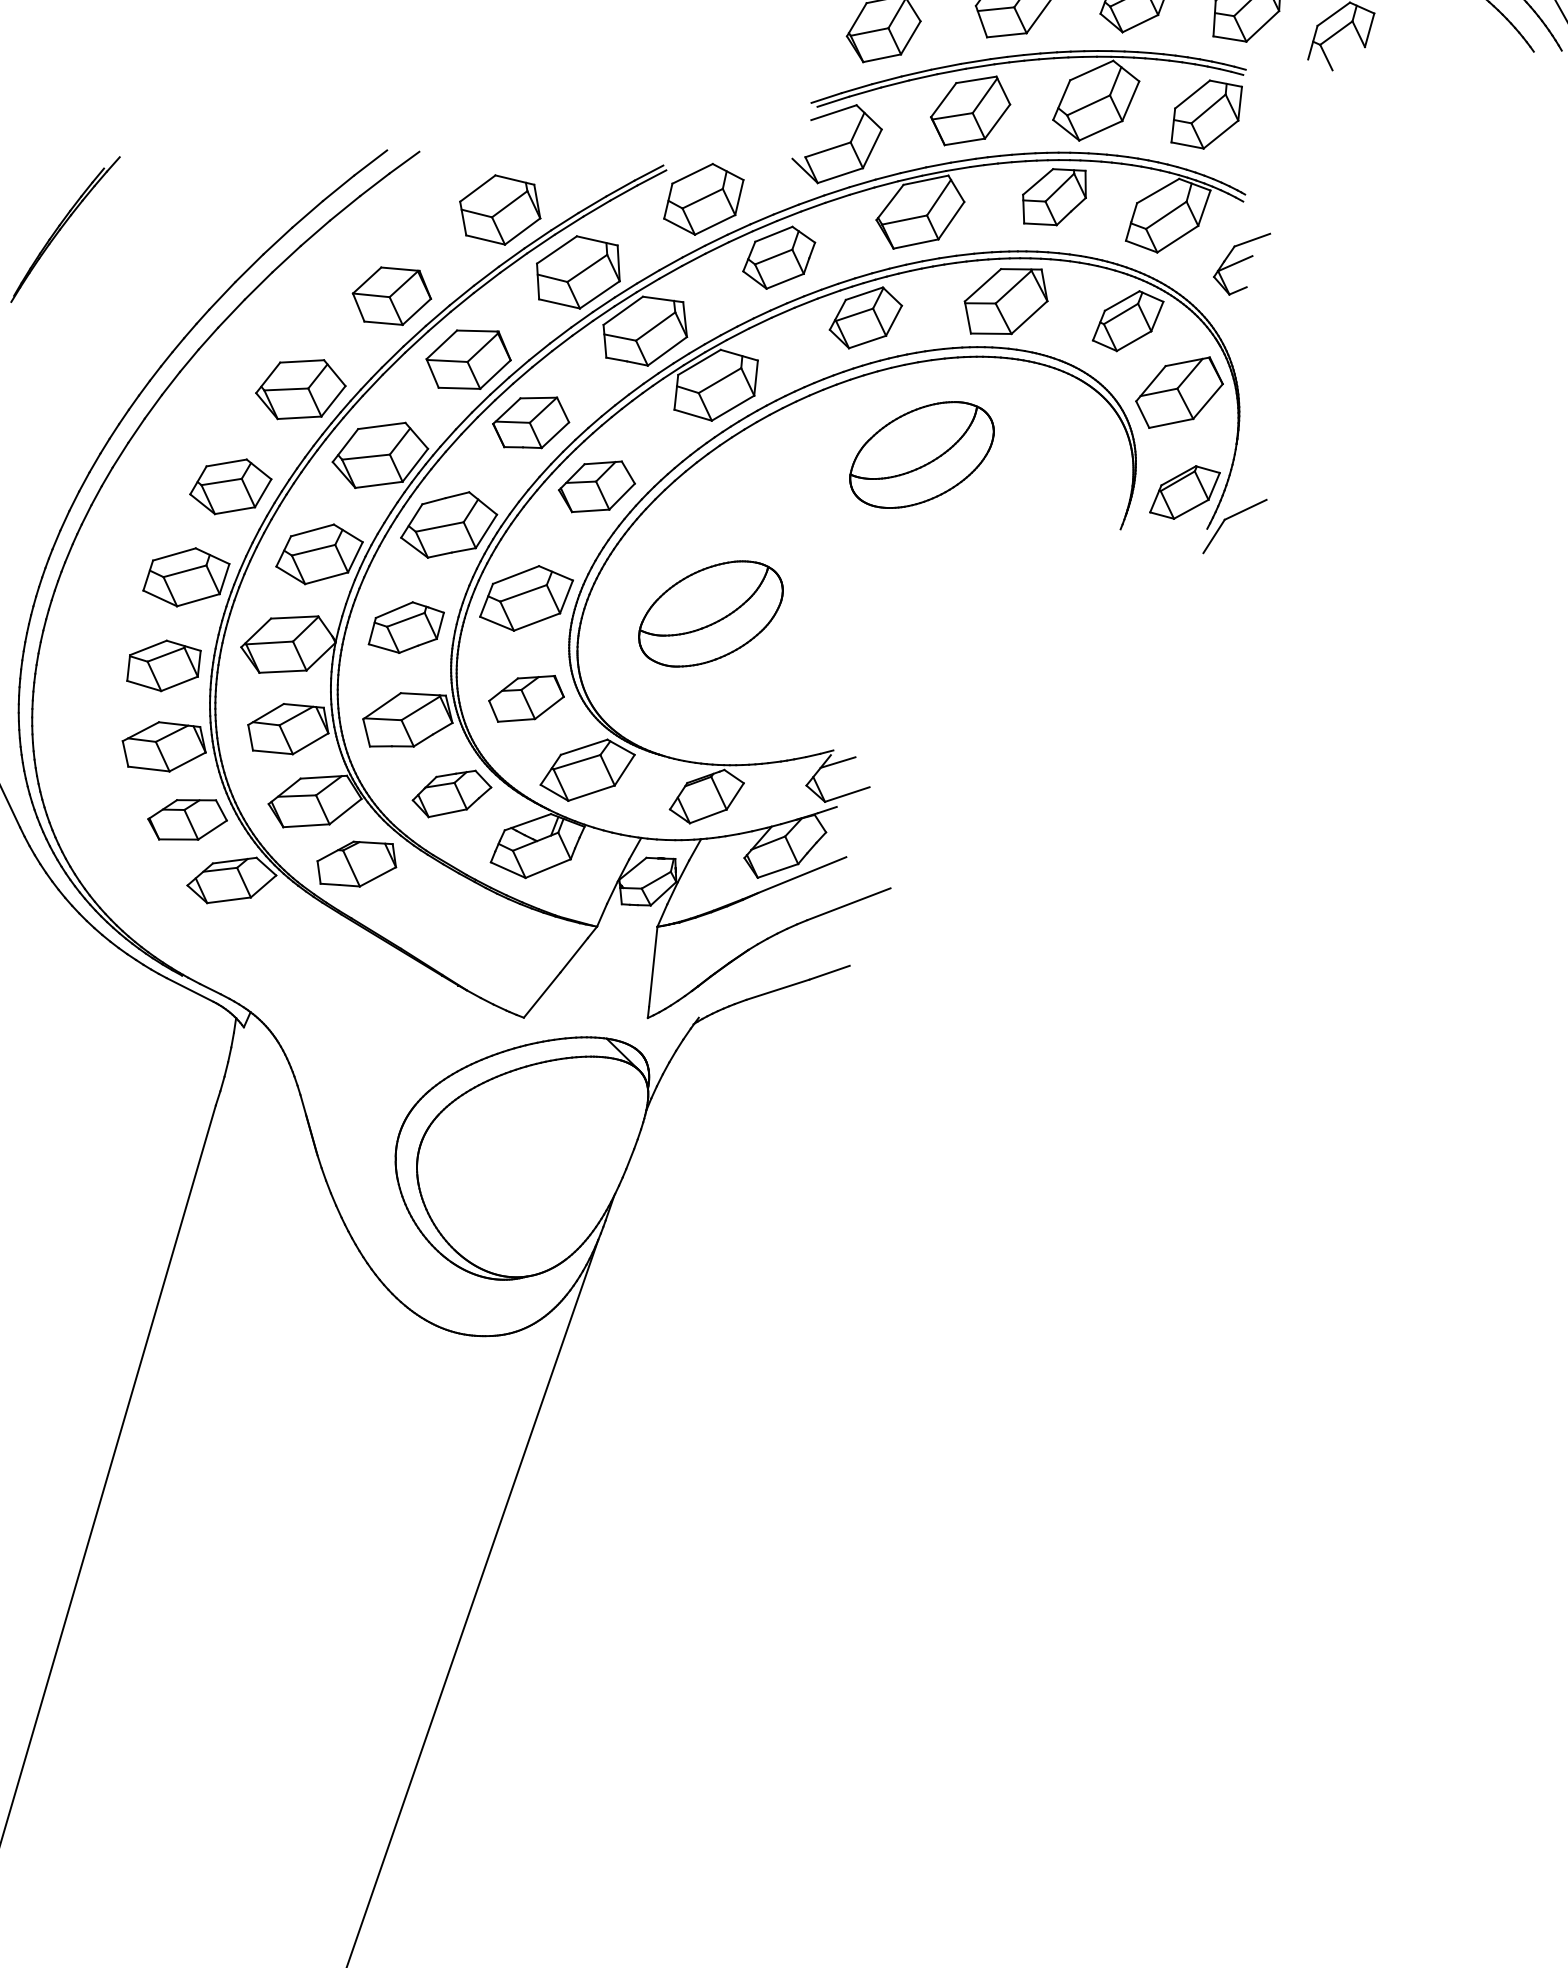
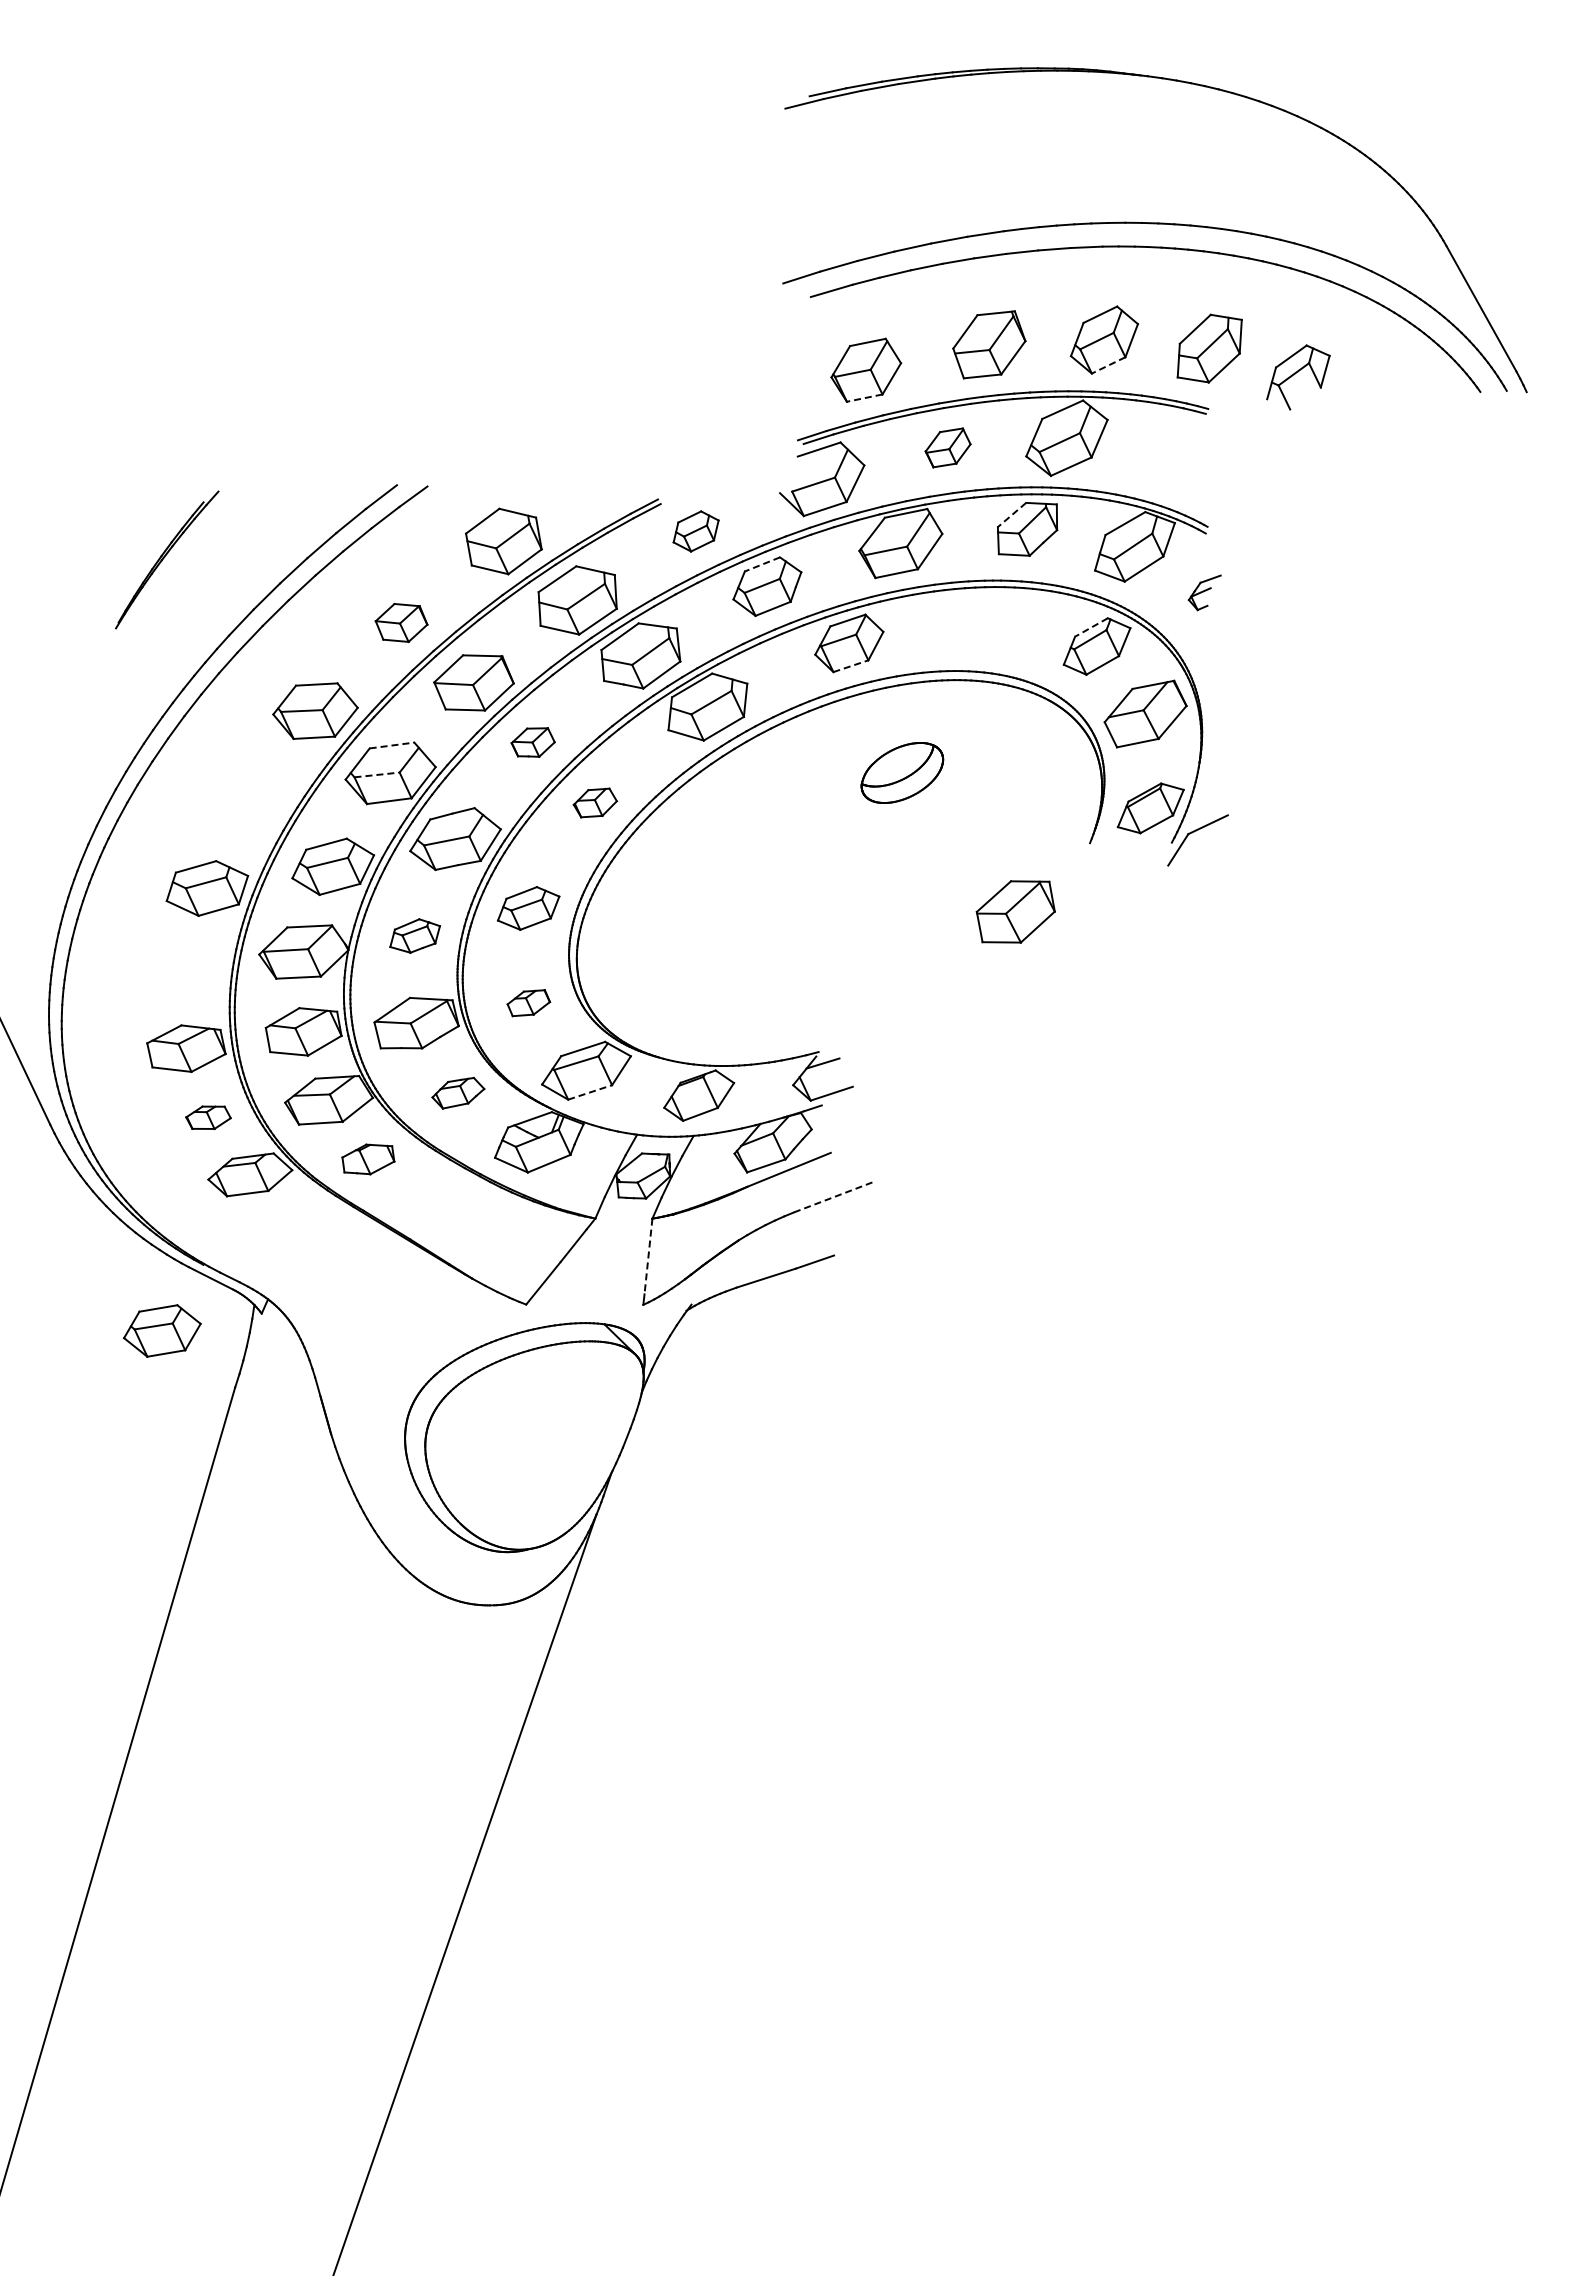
line: (1140, 23) -> (1108, 365), solid -> dashed
line: (881, 58) -> (864, 398), solid -> dashed
part: (969, 110) -> (947, 447), size x0.6
part: (1206, 114) -> (1171, 451), removed
line: (1038, 182) -> (1012, 515), solid -> dashed
part: (703, 199) -> (695, 531), size x0.6
part: (65, 229) -> (167, 559), moved
line: (773, 234) -> (762, 564), solid -> dashed
part: (1241, 264) -> (1204, 592), size x0.6
part: (391, 295) -> (401, 622), size x0.7
part: (1005, 301) -> (1015, 911), moved
line: (1122, 301) -> (1091, 627), solid -> dashed
line: (868, 342) -> (851, 666), solid -> dashed
part: (531, 422) -> (533, 742), size x0.6
line: (382, 425) -> (392, 745), solid -> dashed
part: (922, 454) -> (902, 772), size x0.6
line: (366, 456) -> (377, 774), solid -> dashed
part: (229, 486) -> (161, 1330), moved
part: (597, 486) -> (595, 802), size x0.6
part: (526, 598) -> (528, 908), size x0.7
part: (710, 613) -> (702, 922), removed
part: (405, 627) -> (414, 935), size x0.7
part: (163, 666) -> (185, 972), removed
part: (526, 697) -> (528, 1002), size x0.6
line: (591, 793) -> (590, 1092), solid -> dashed
part: (452, 794) -> (458, 1093), size x0.7
part: (187, 819) -> (208, 1117), size x0.6
part: (356, 864) -> (368, 1159), size x0.7
line: (849, 904) -> (833, 1197), solid -> dashed
line: (653, 966) -> (648, 1256), solid -> dashed

